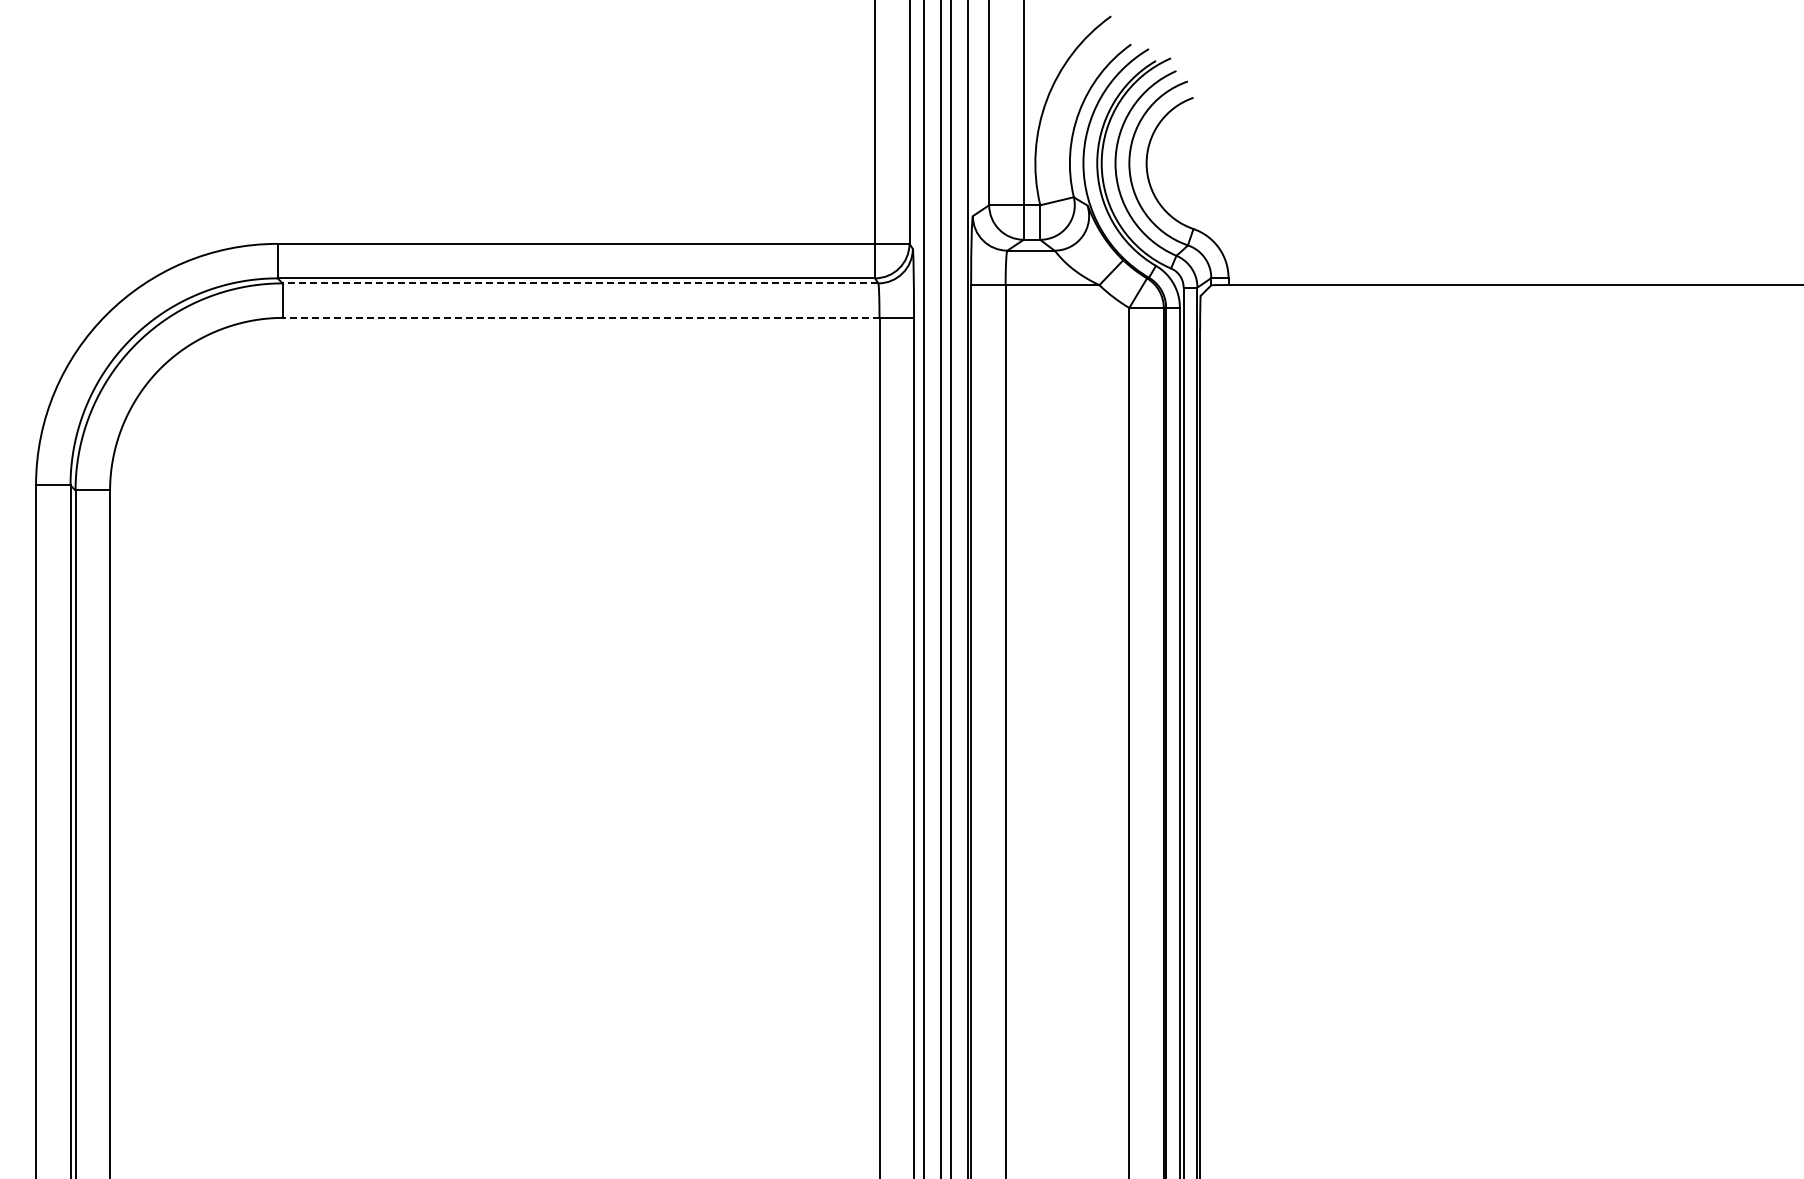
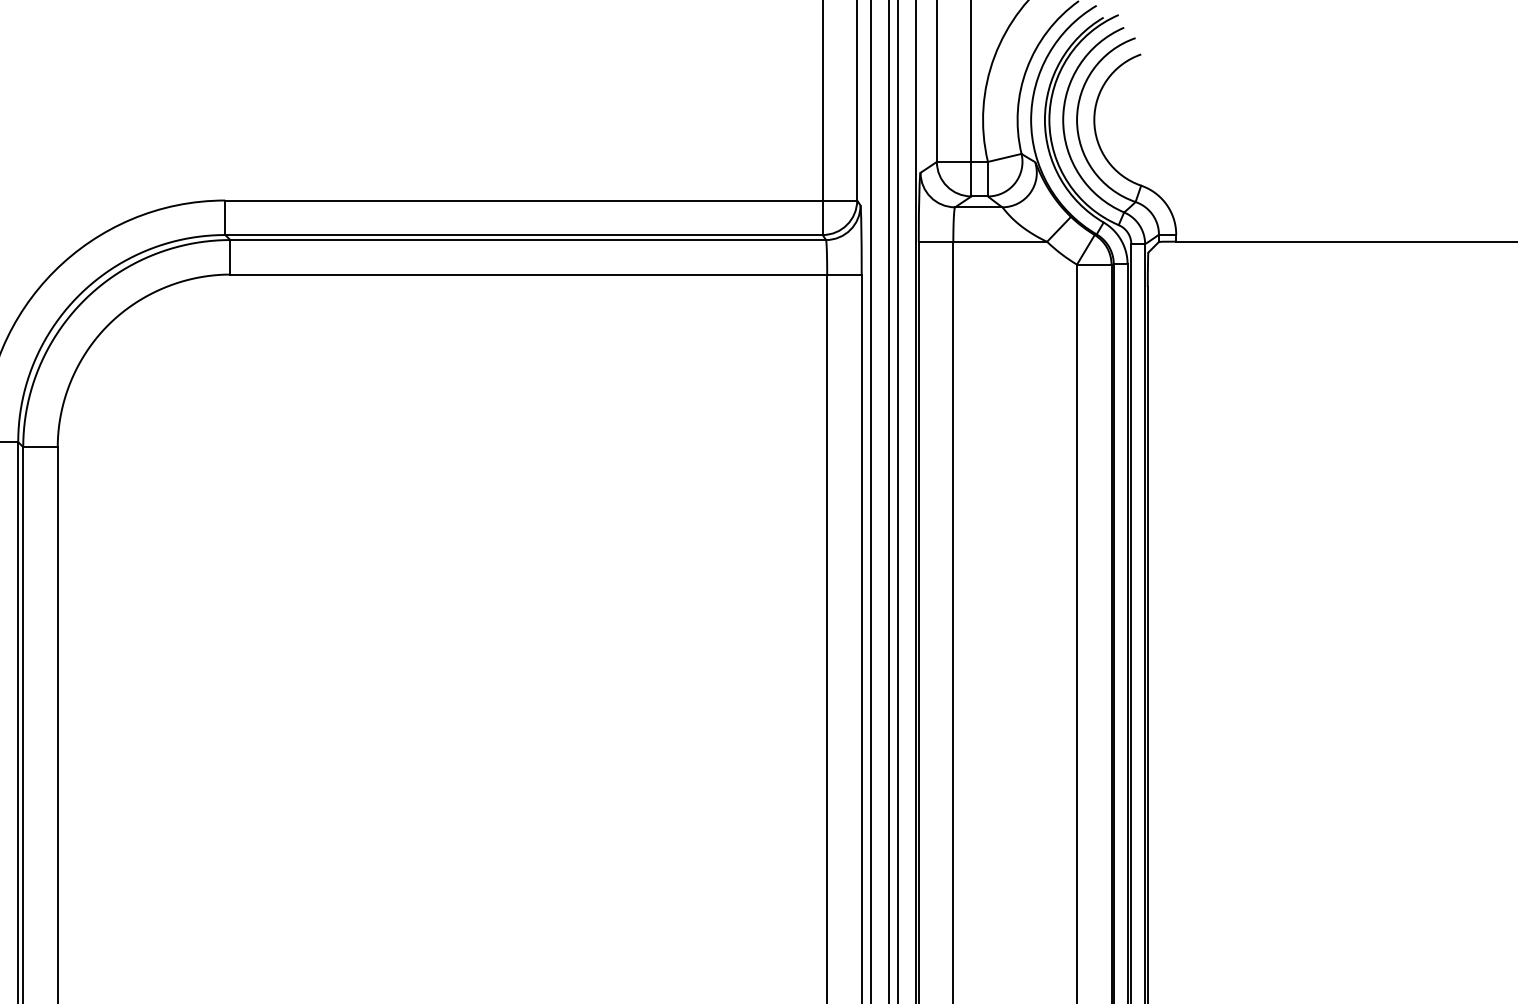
line: (580, 283) -> (528, 240), dashed -> solid
line: (580, 317) -> (528, 274), dashed -> solid

